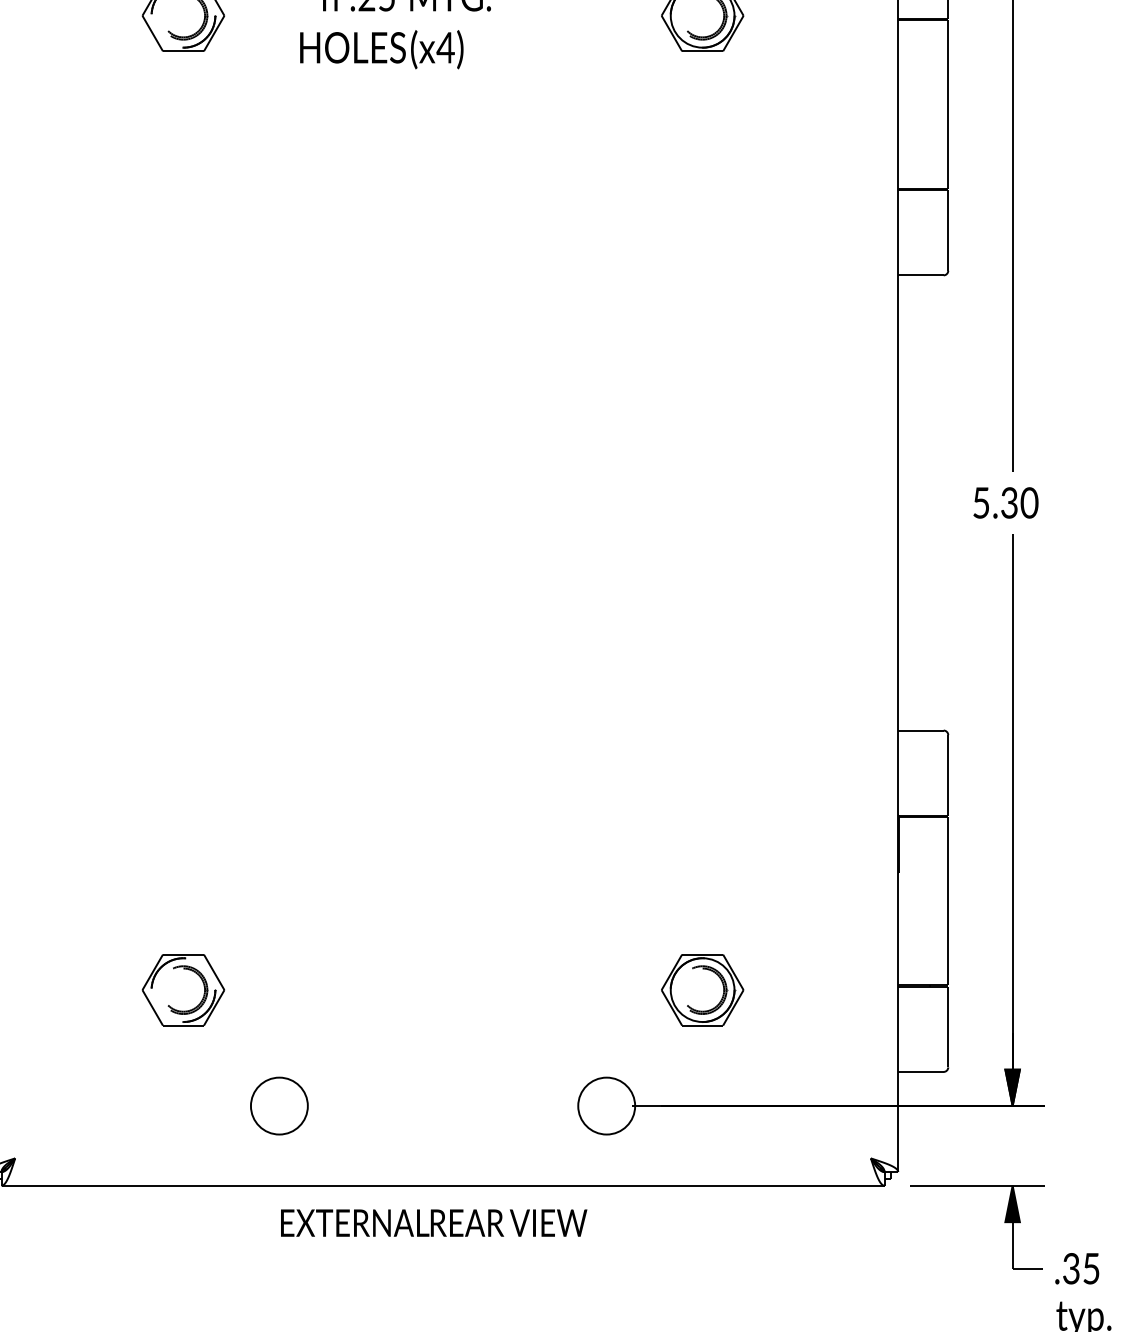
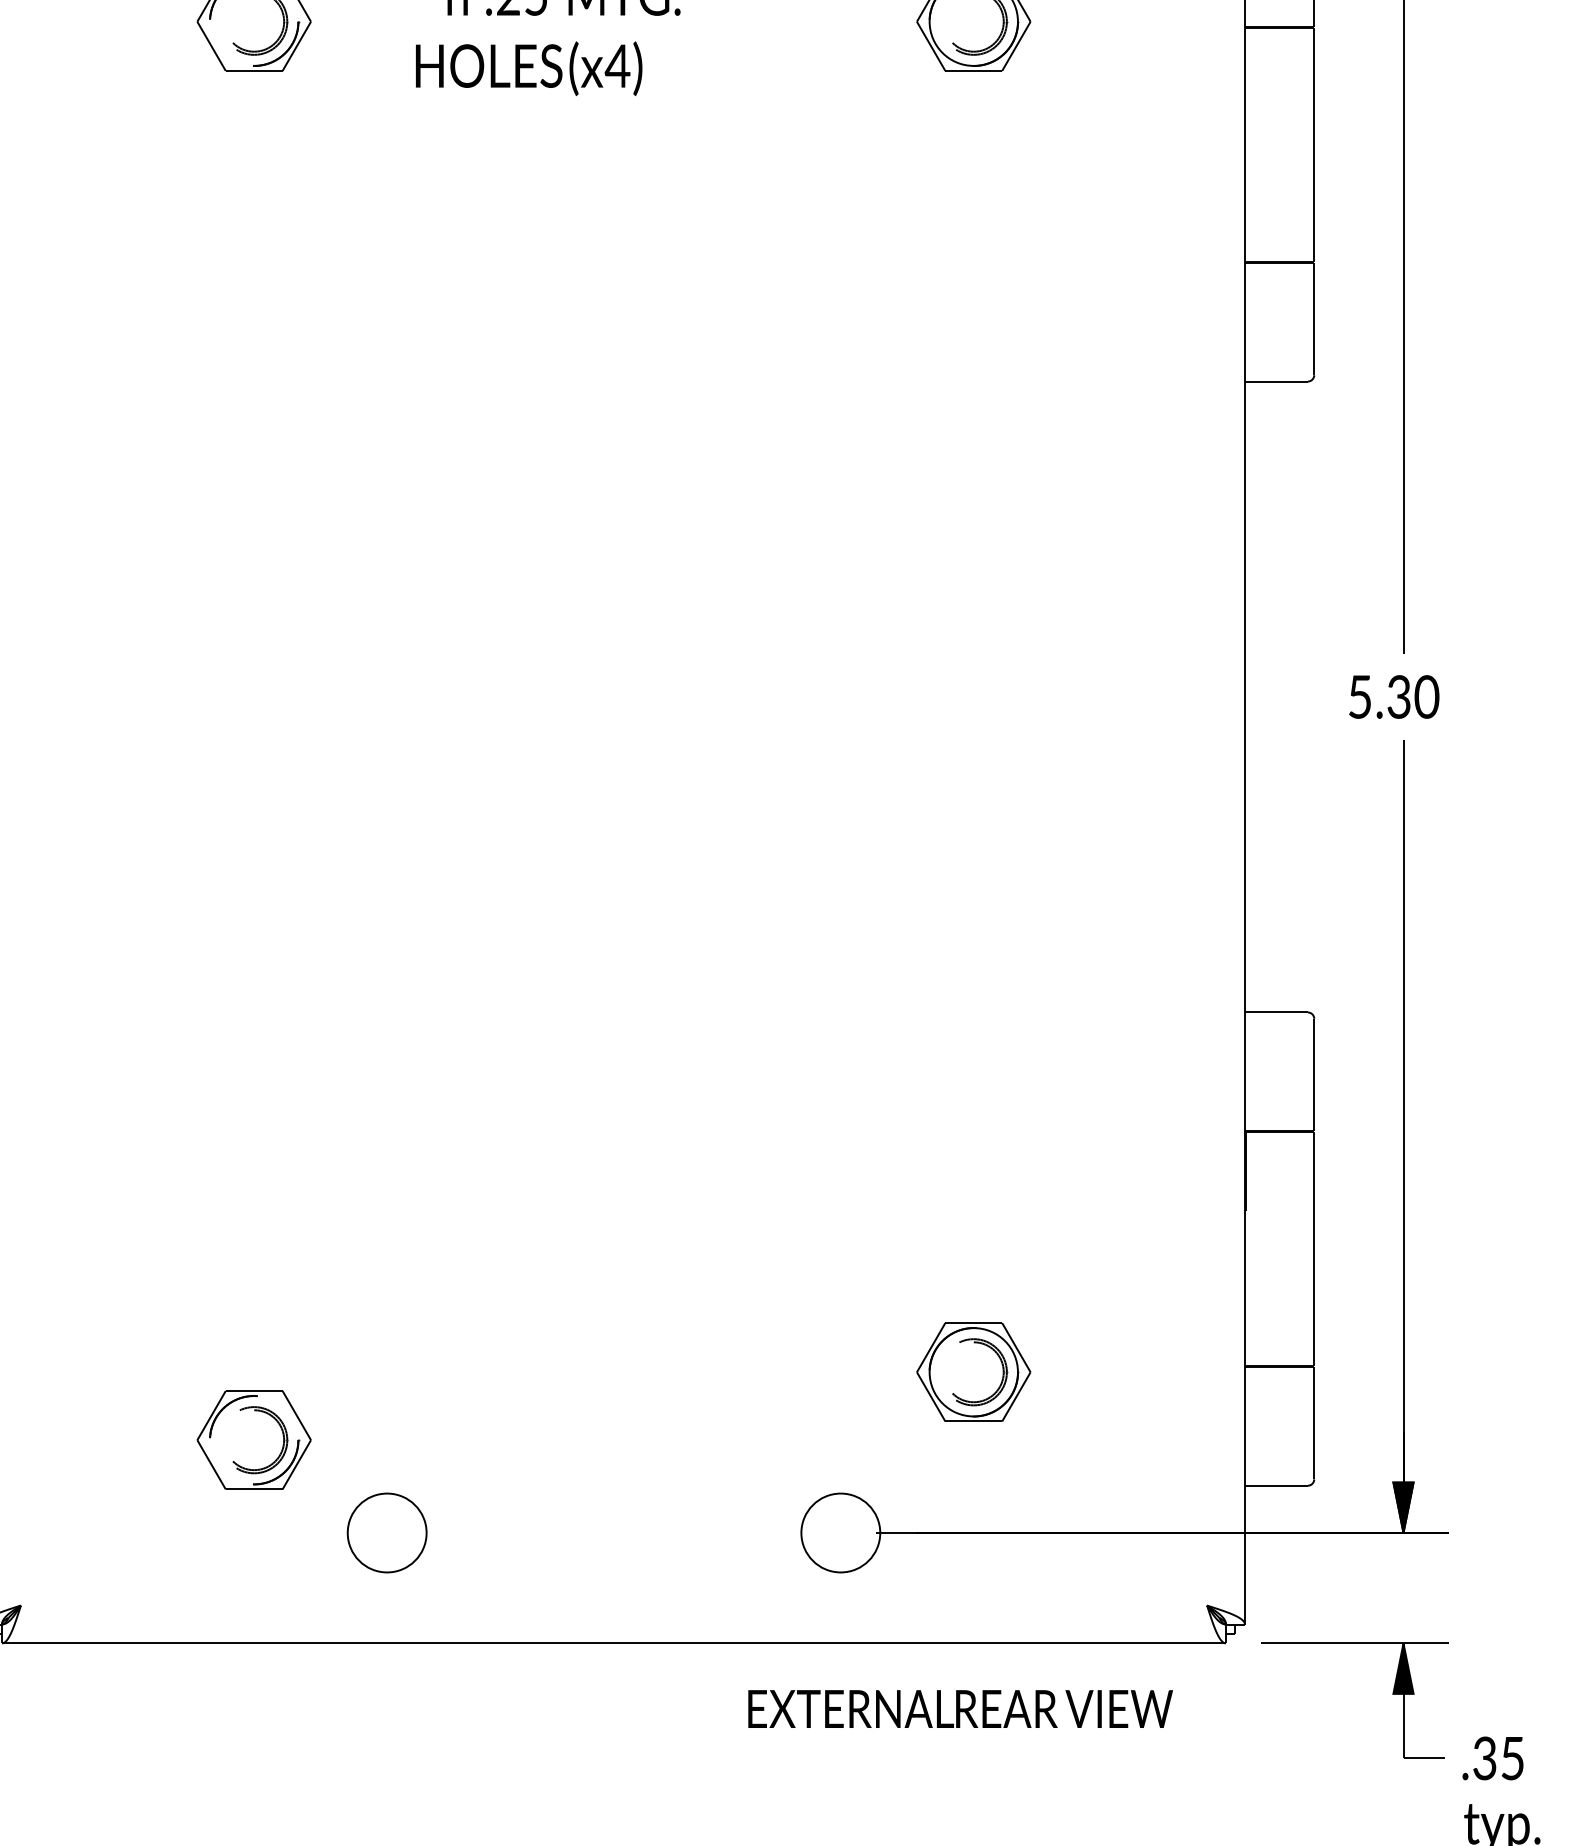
part: (182, 990) -> (252, 1440), moved
text: (434, 1222) -> (961, 1708), moved

